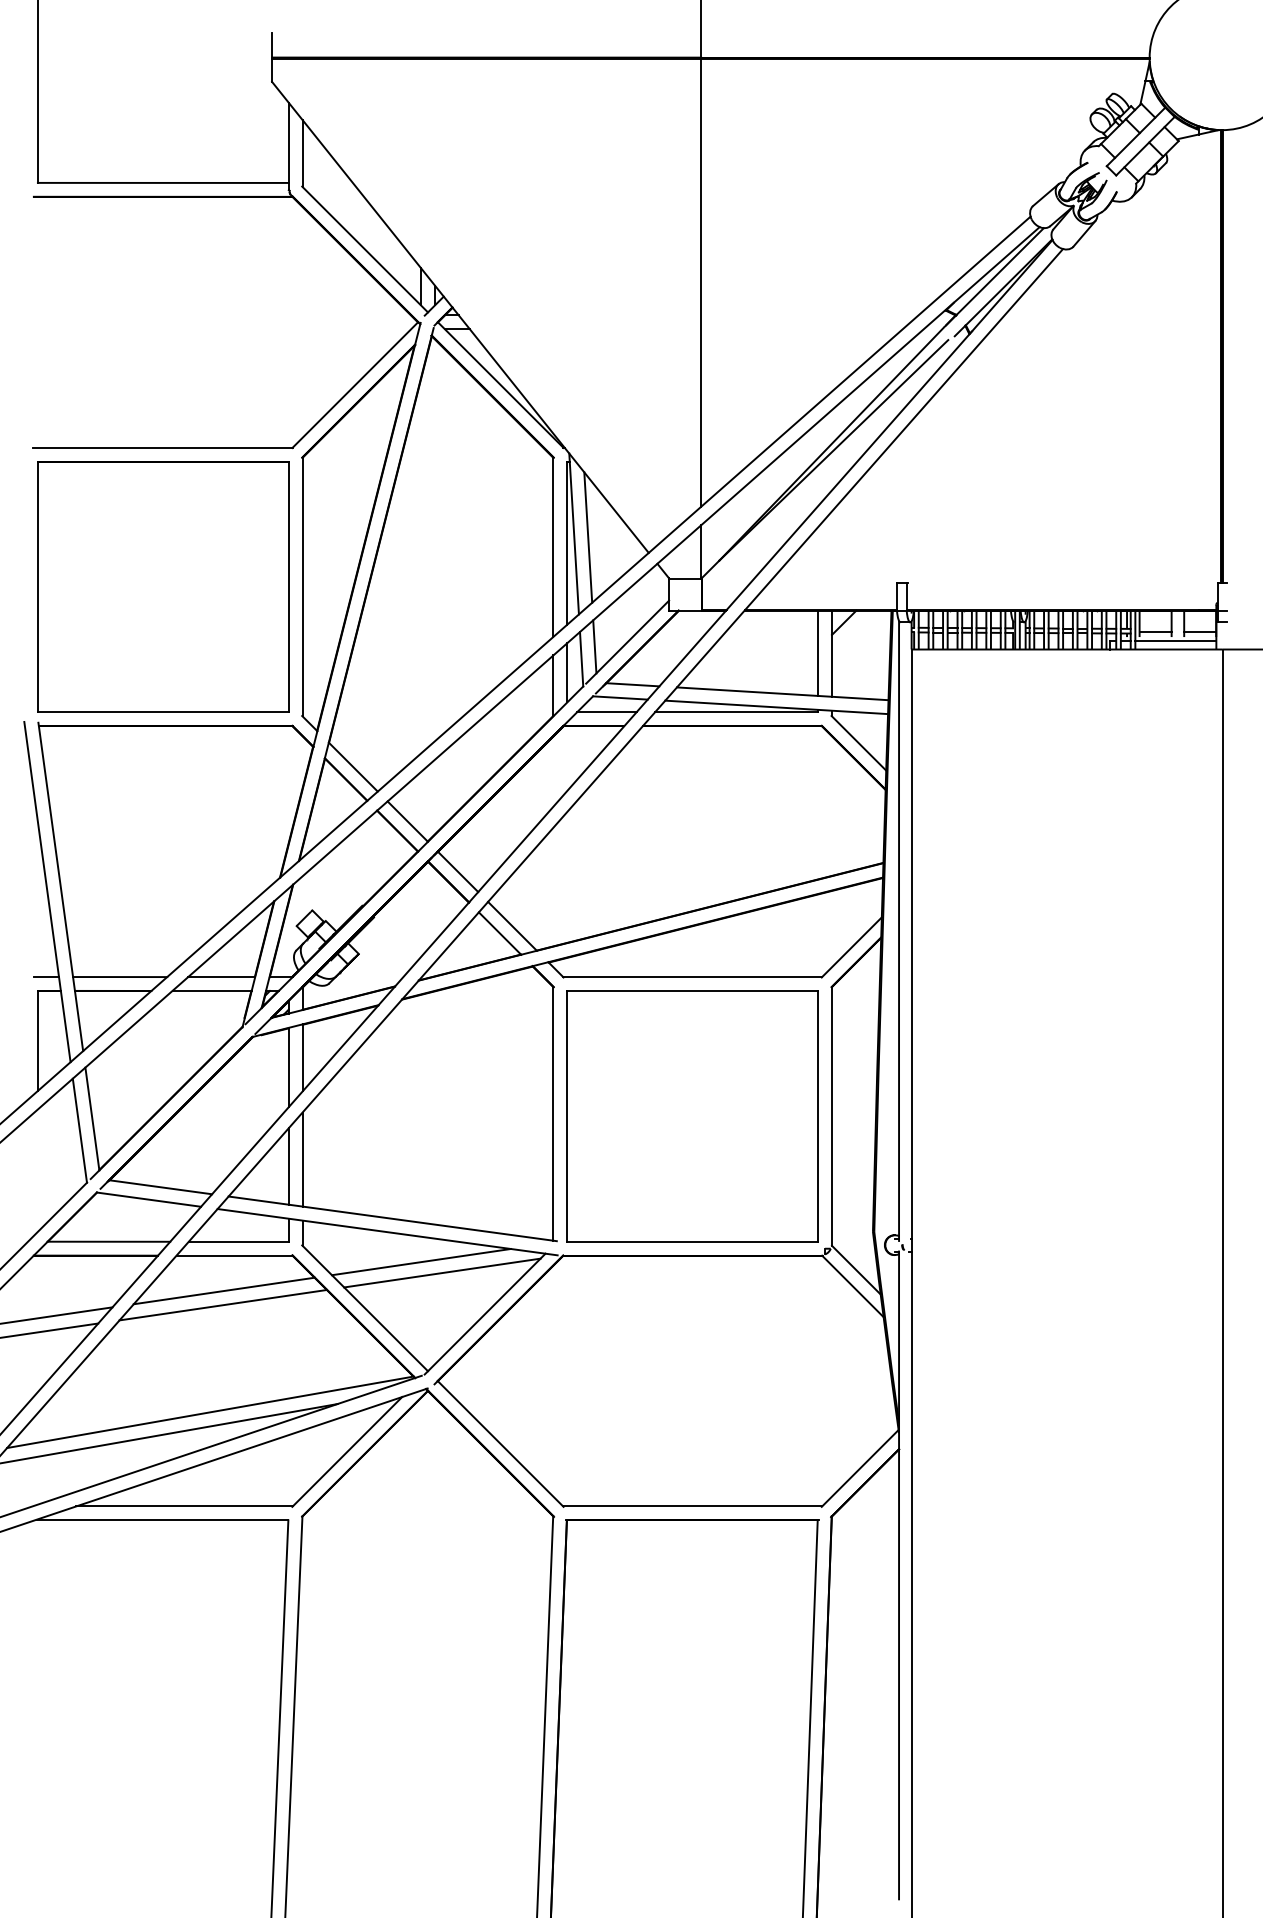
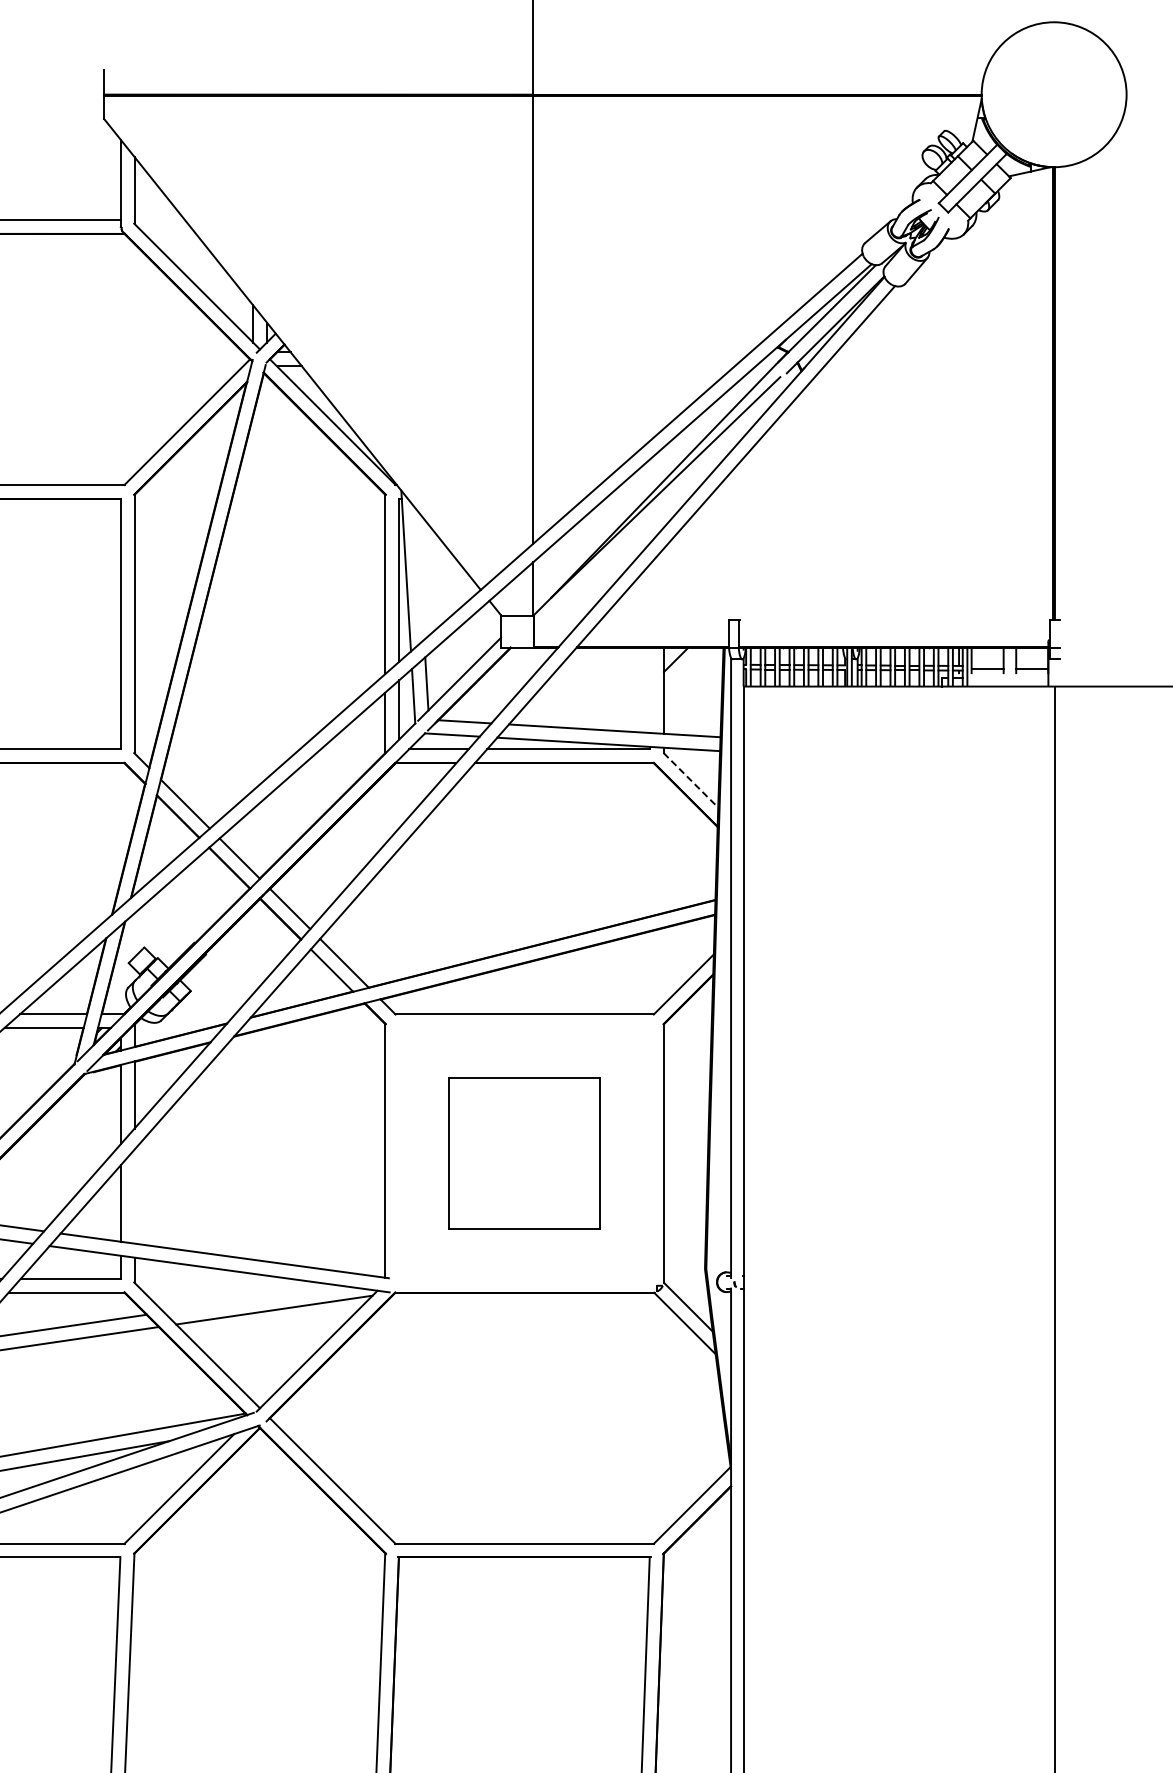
line: (588, 537) -> (420, 574), removed
line: (1175, 641) -> (1007, 678), removed
line: (818, 652) -> (650, 689), removed
line: (858, 743) -> (690, 780), solid -> dashed
part: (692, 1116) -> (524, 1153), size x0.6
line: (302, 1159) -> (134, 1196), removed
line: (420, 1262) -> (252, 1299), removed

